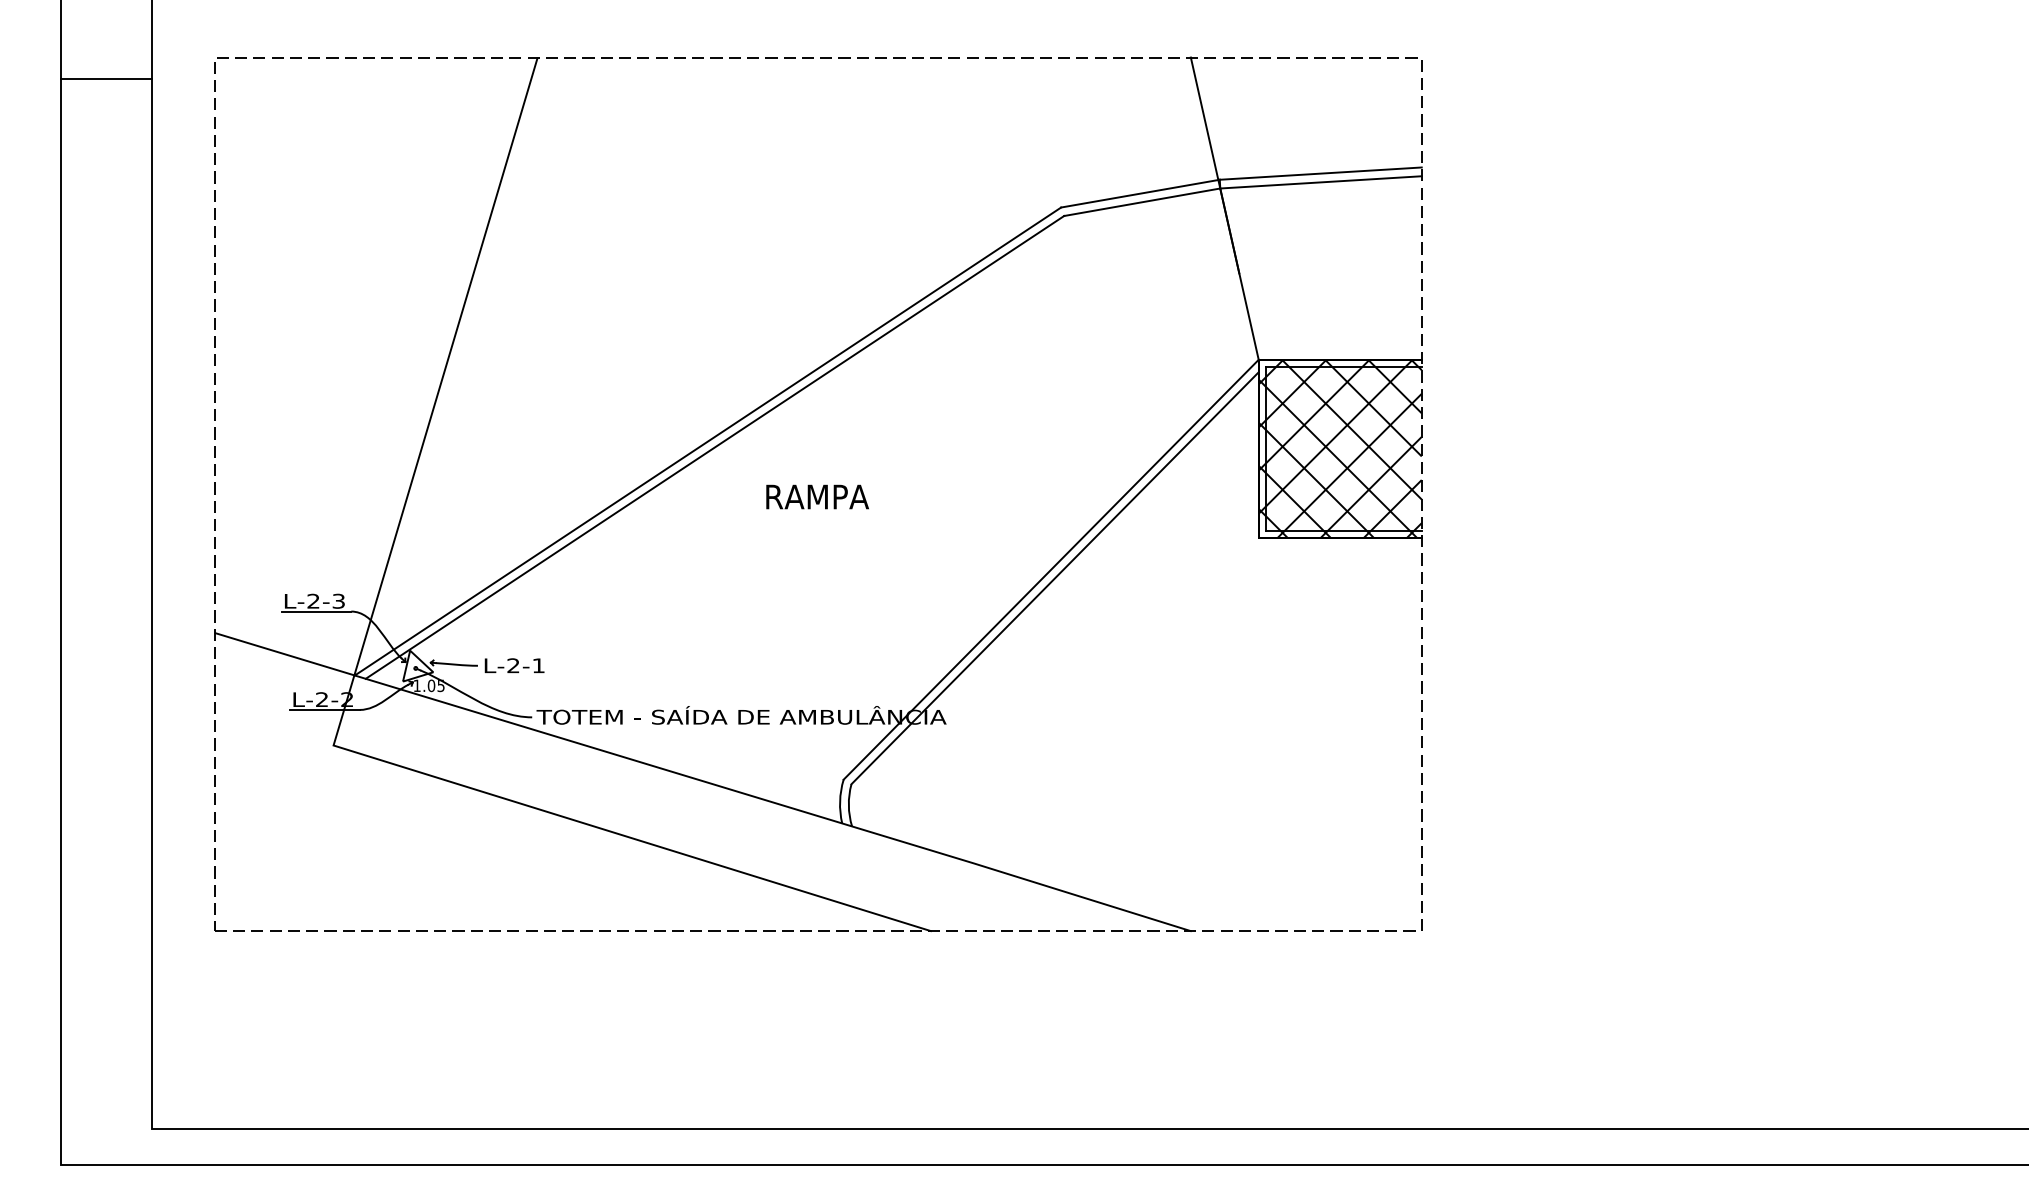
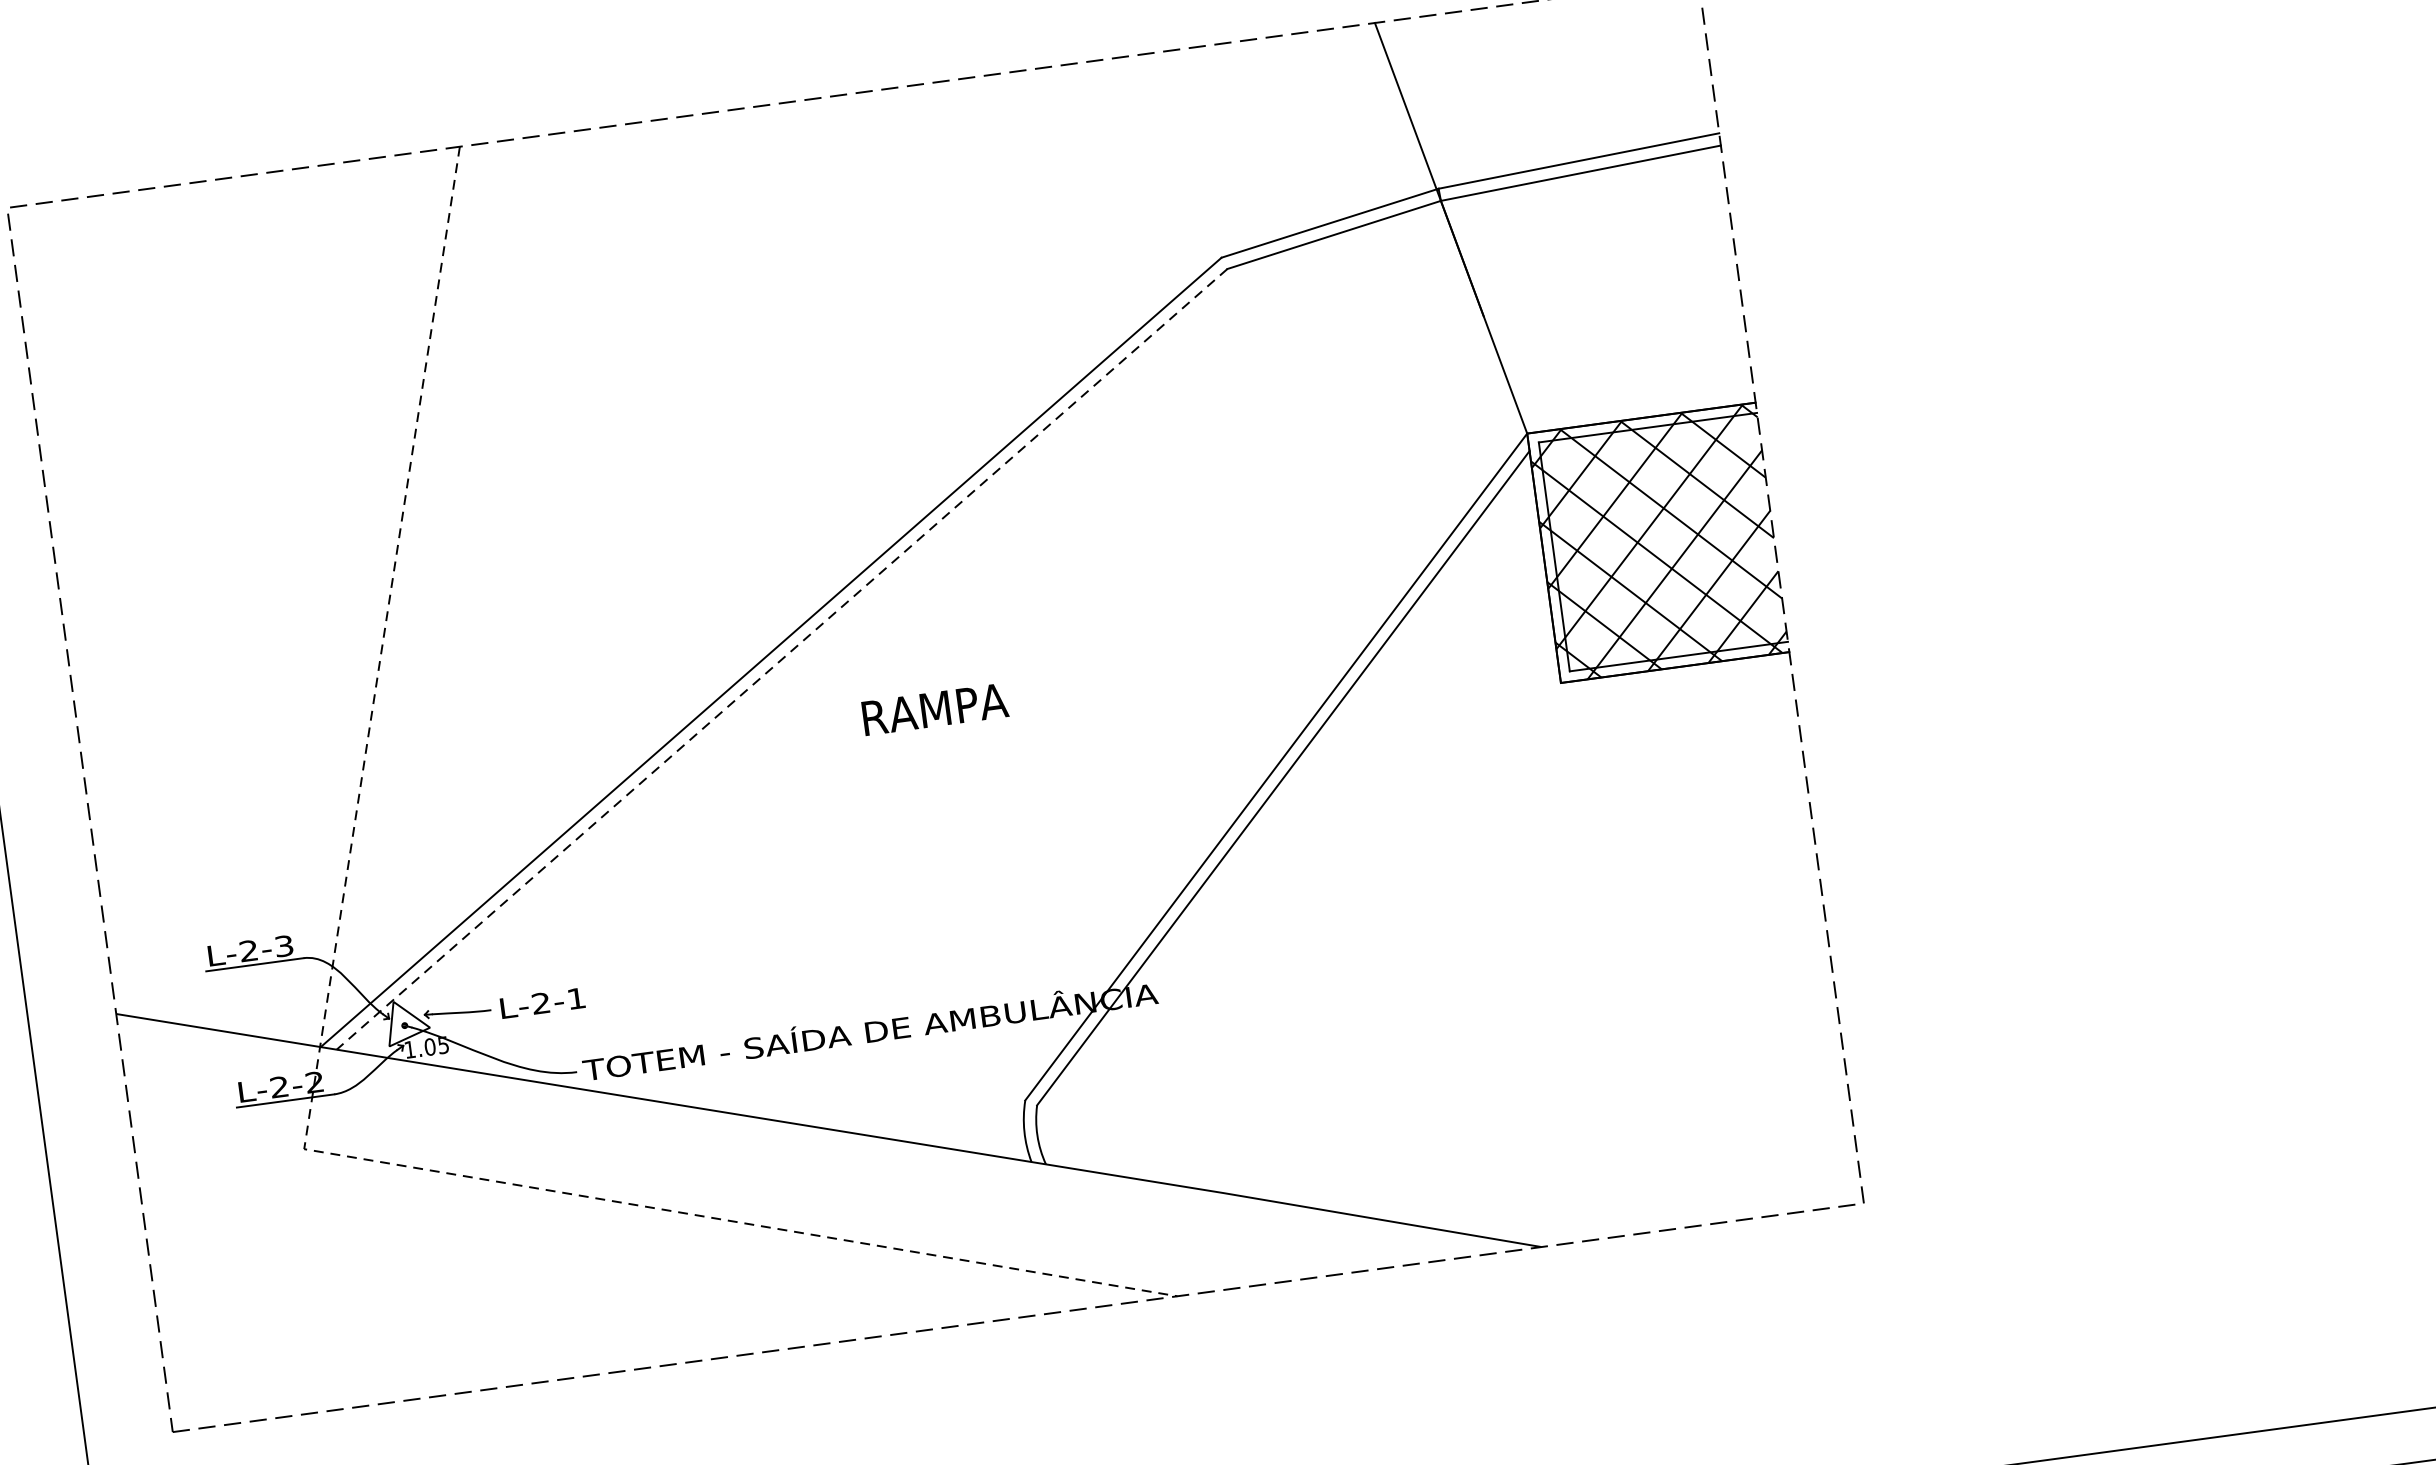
line: (714, 447) -> (781, 659), solid -> dashed
line: (346, 702) -> (314, 1086), solid -> dashed

